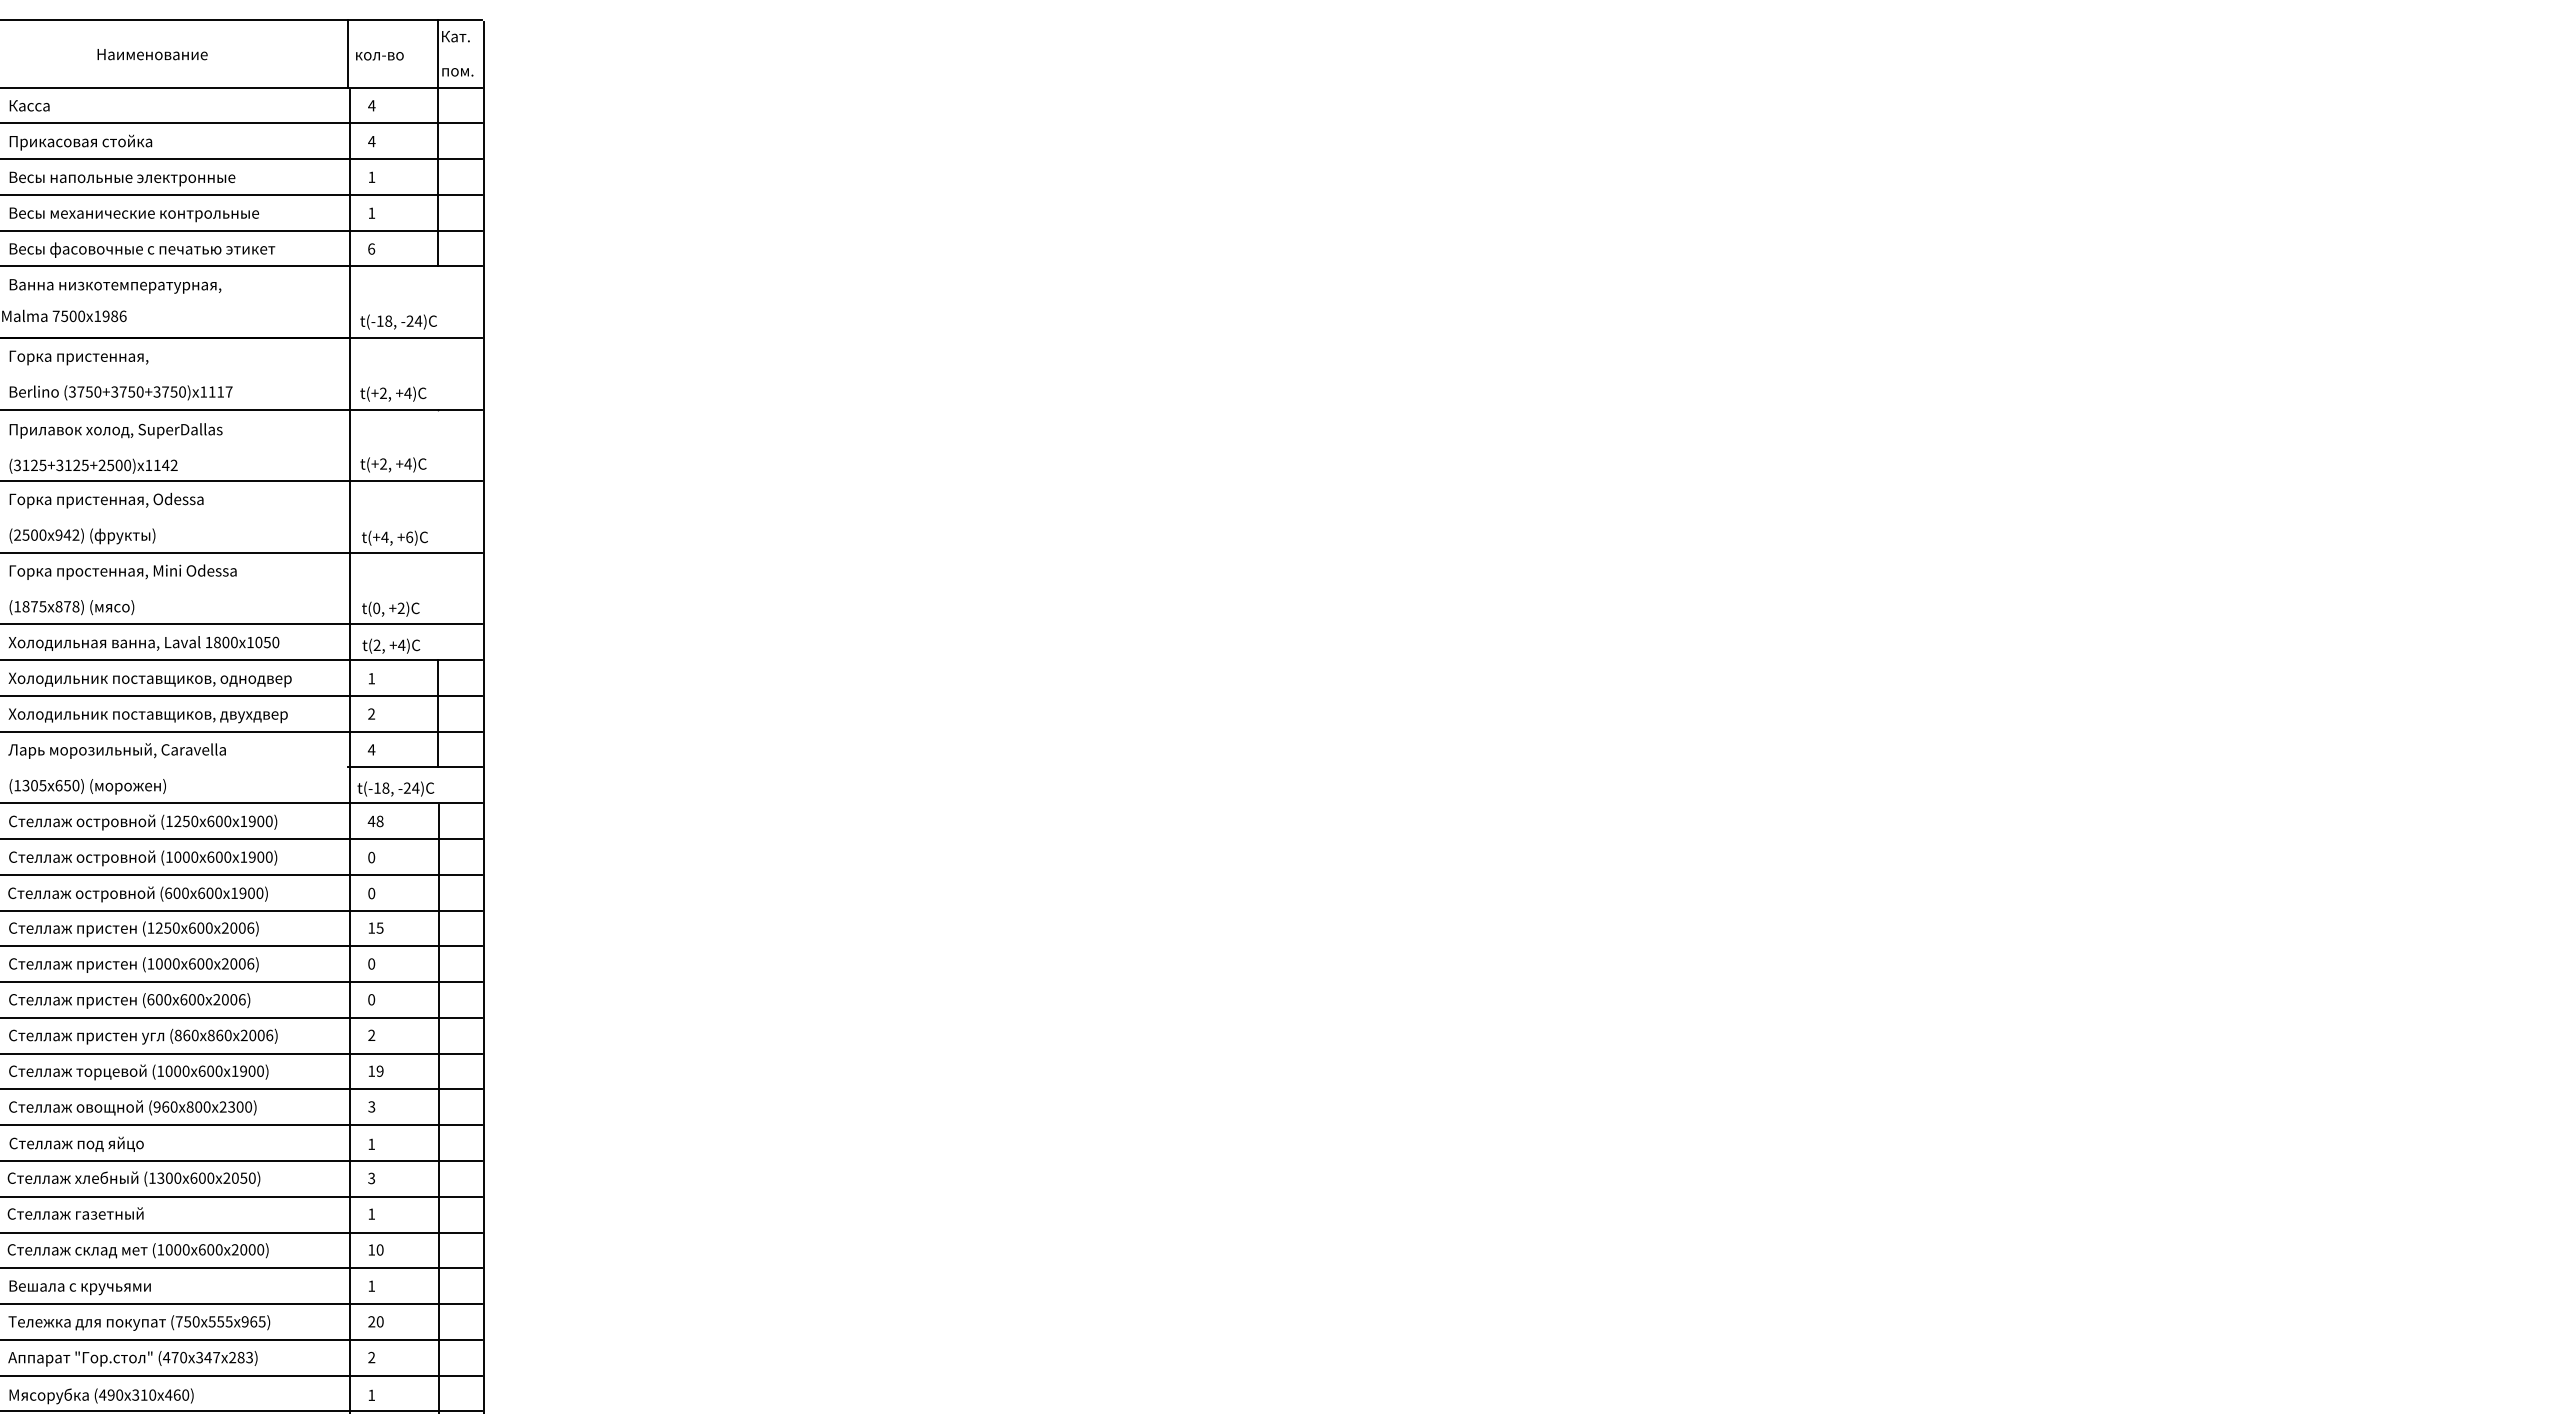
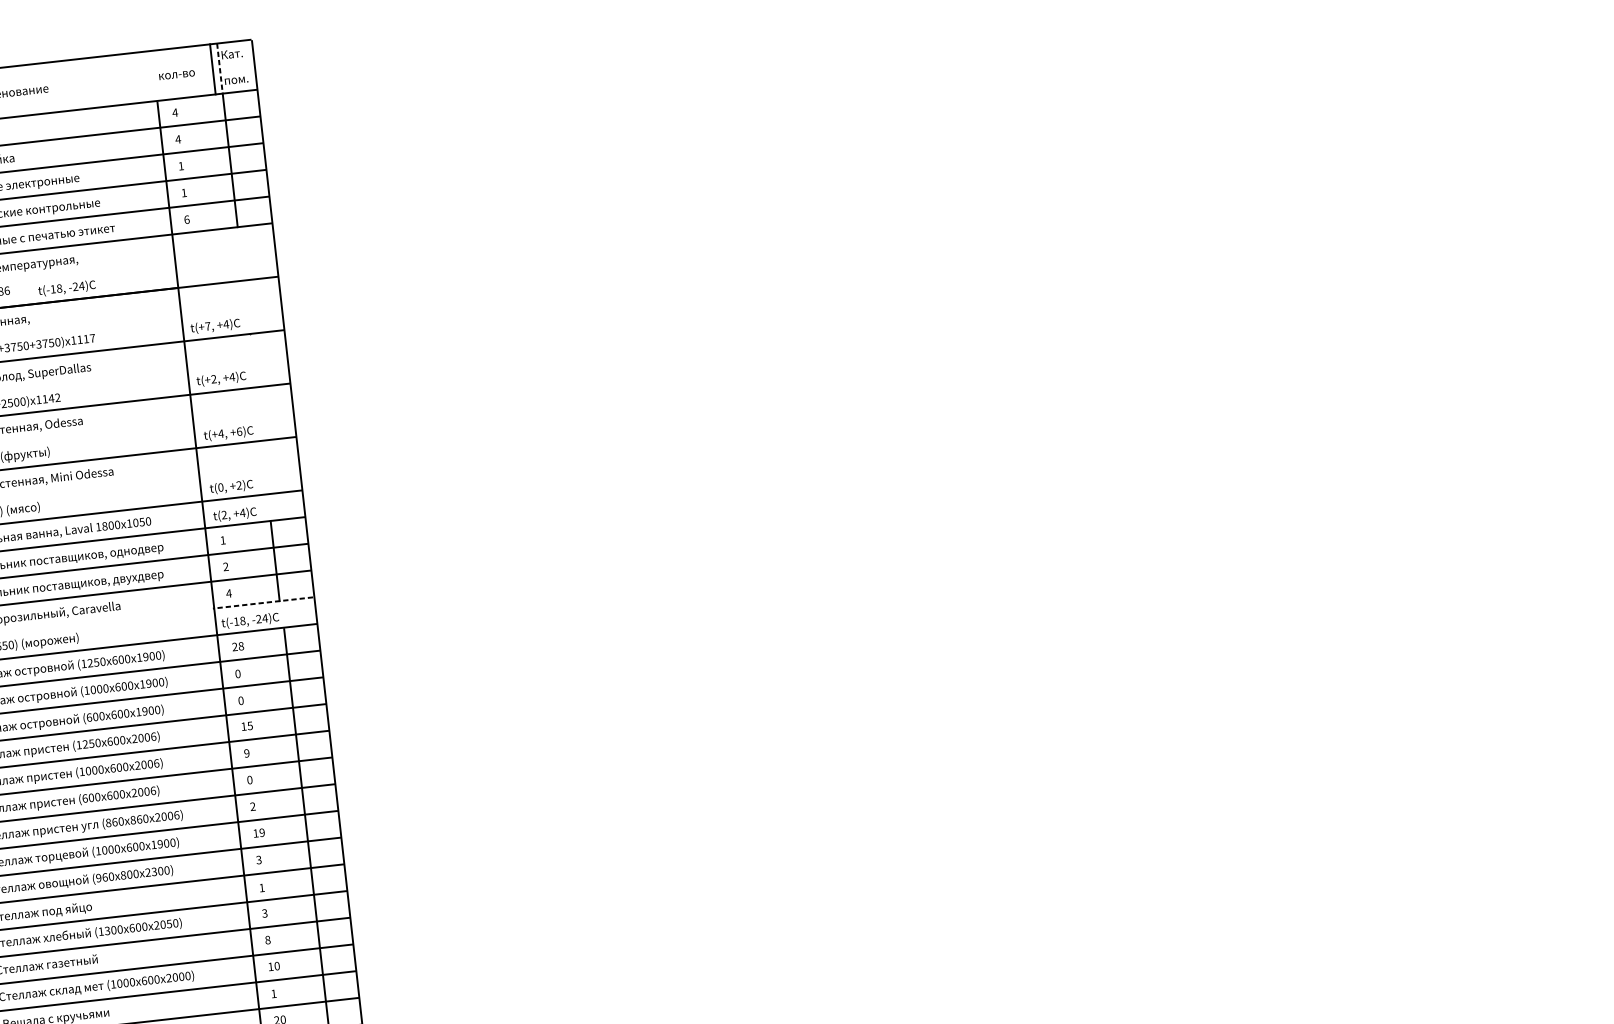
line: (348, 53) -> (213, 69), moved
line: (437, 53) -> (219, 68), solid -> dashed
text: (398, 321) -> (66, 287), moved
text: (383, 392) -> (207, 325), t(+2, -> t(+7,
line: (414, 767) -> (262, 603), solid -> dashed
text: (371, 820) -> (234, 646), 48 -> 28
text: (371, 963) -> (246, 753), 0 -> 9
text: (371, 1213) -> (267, 939), 1 -> 8

